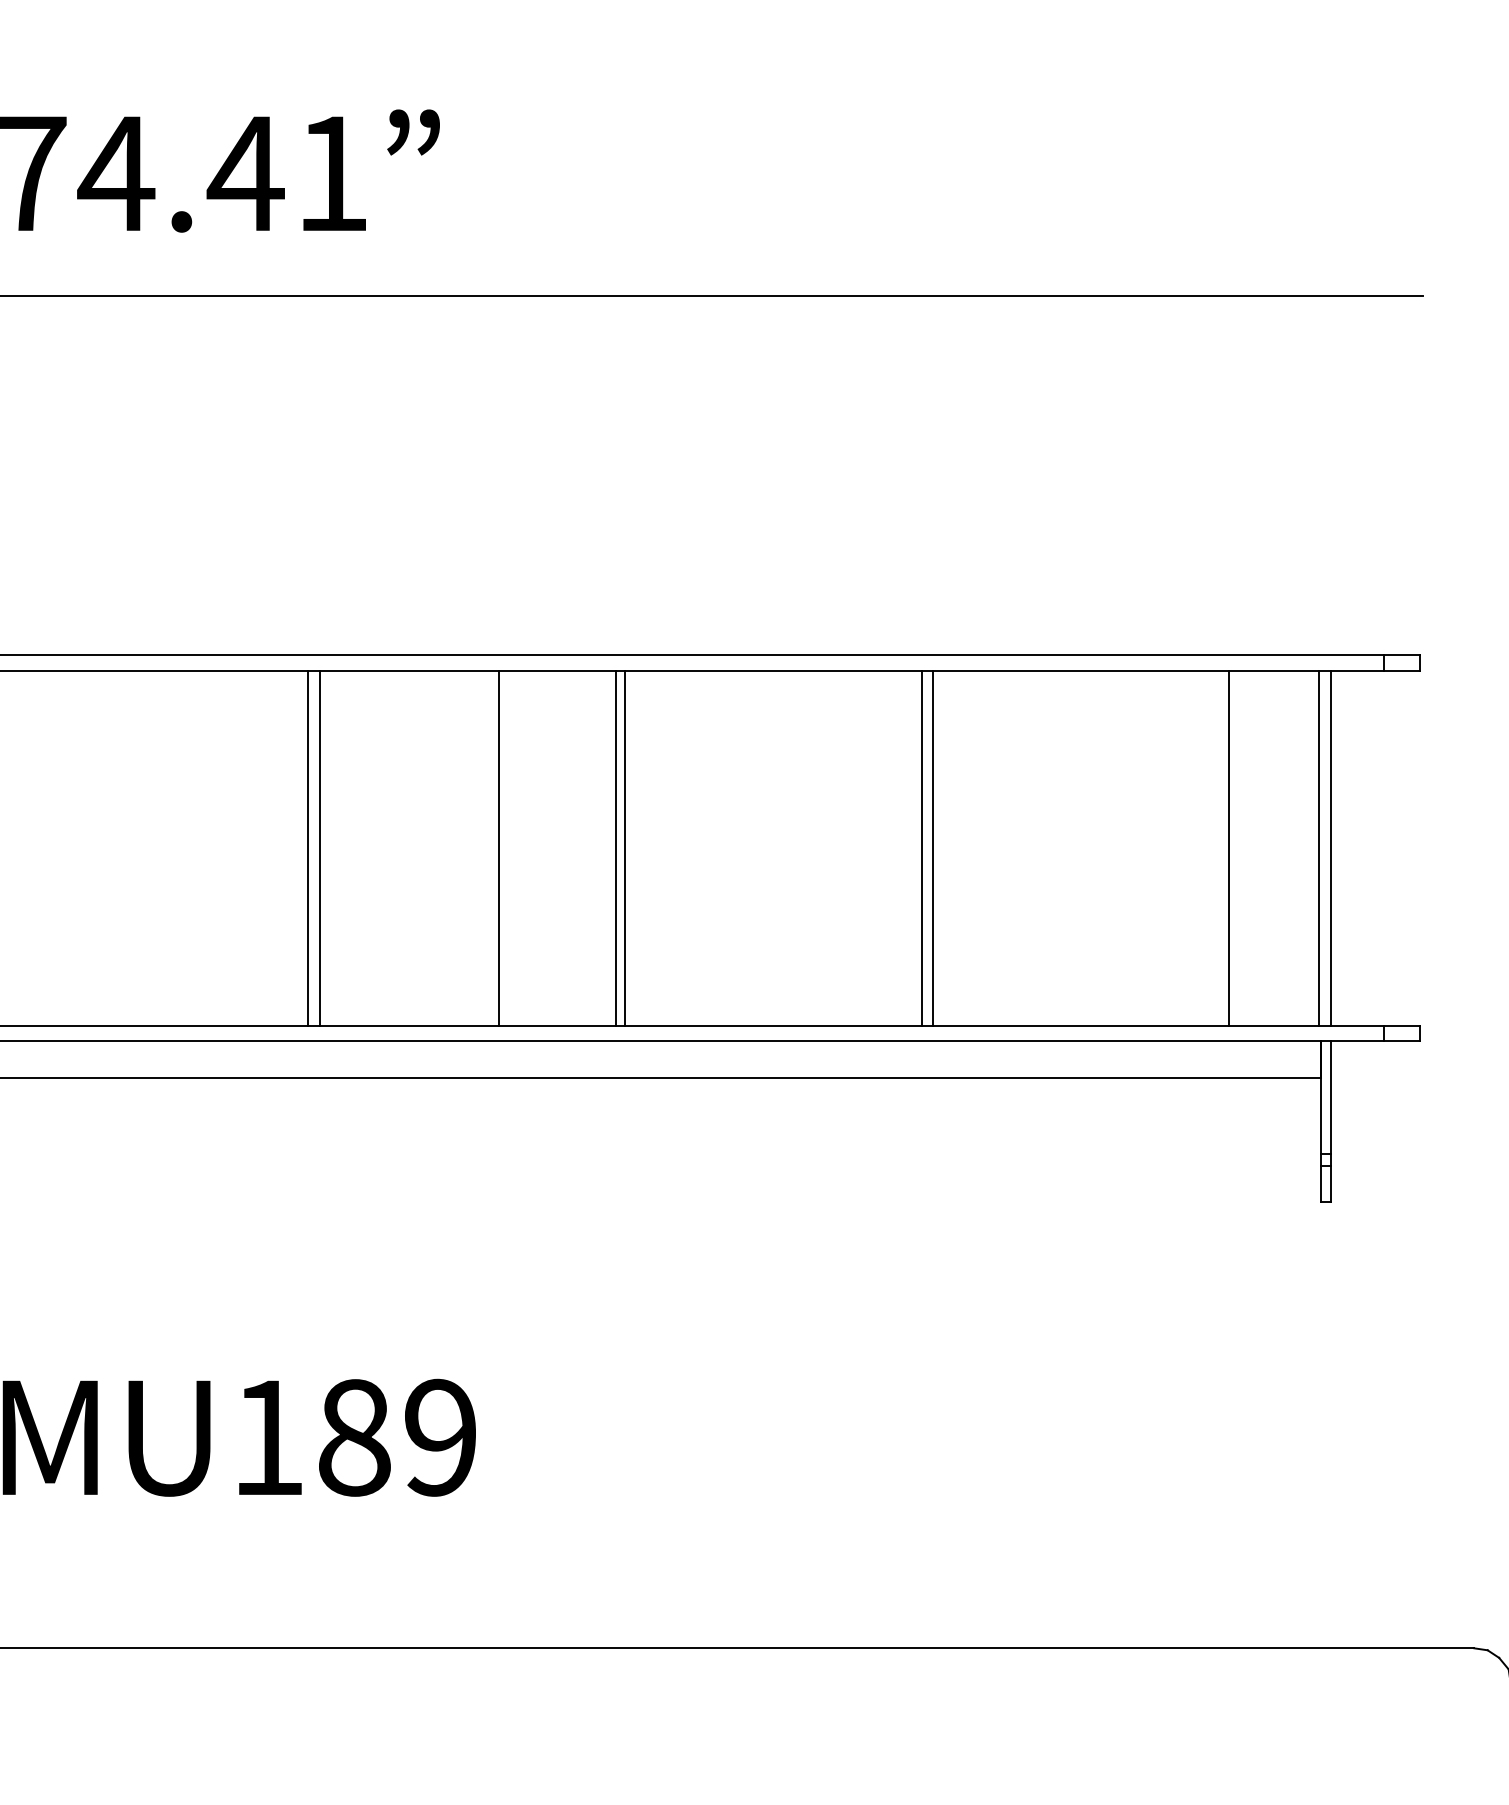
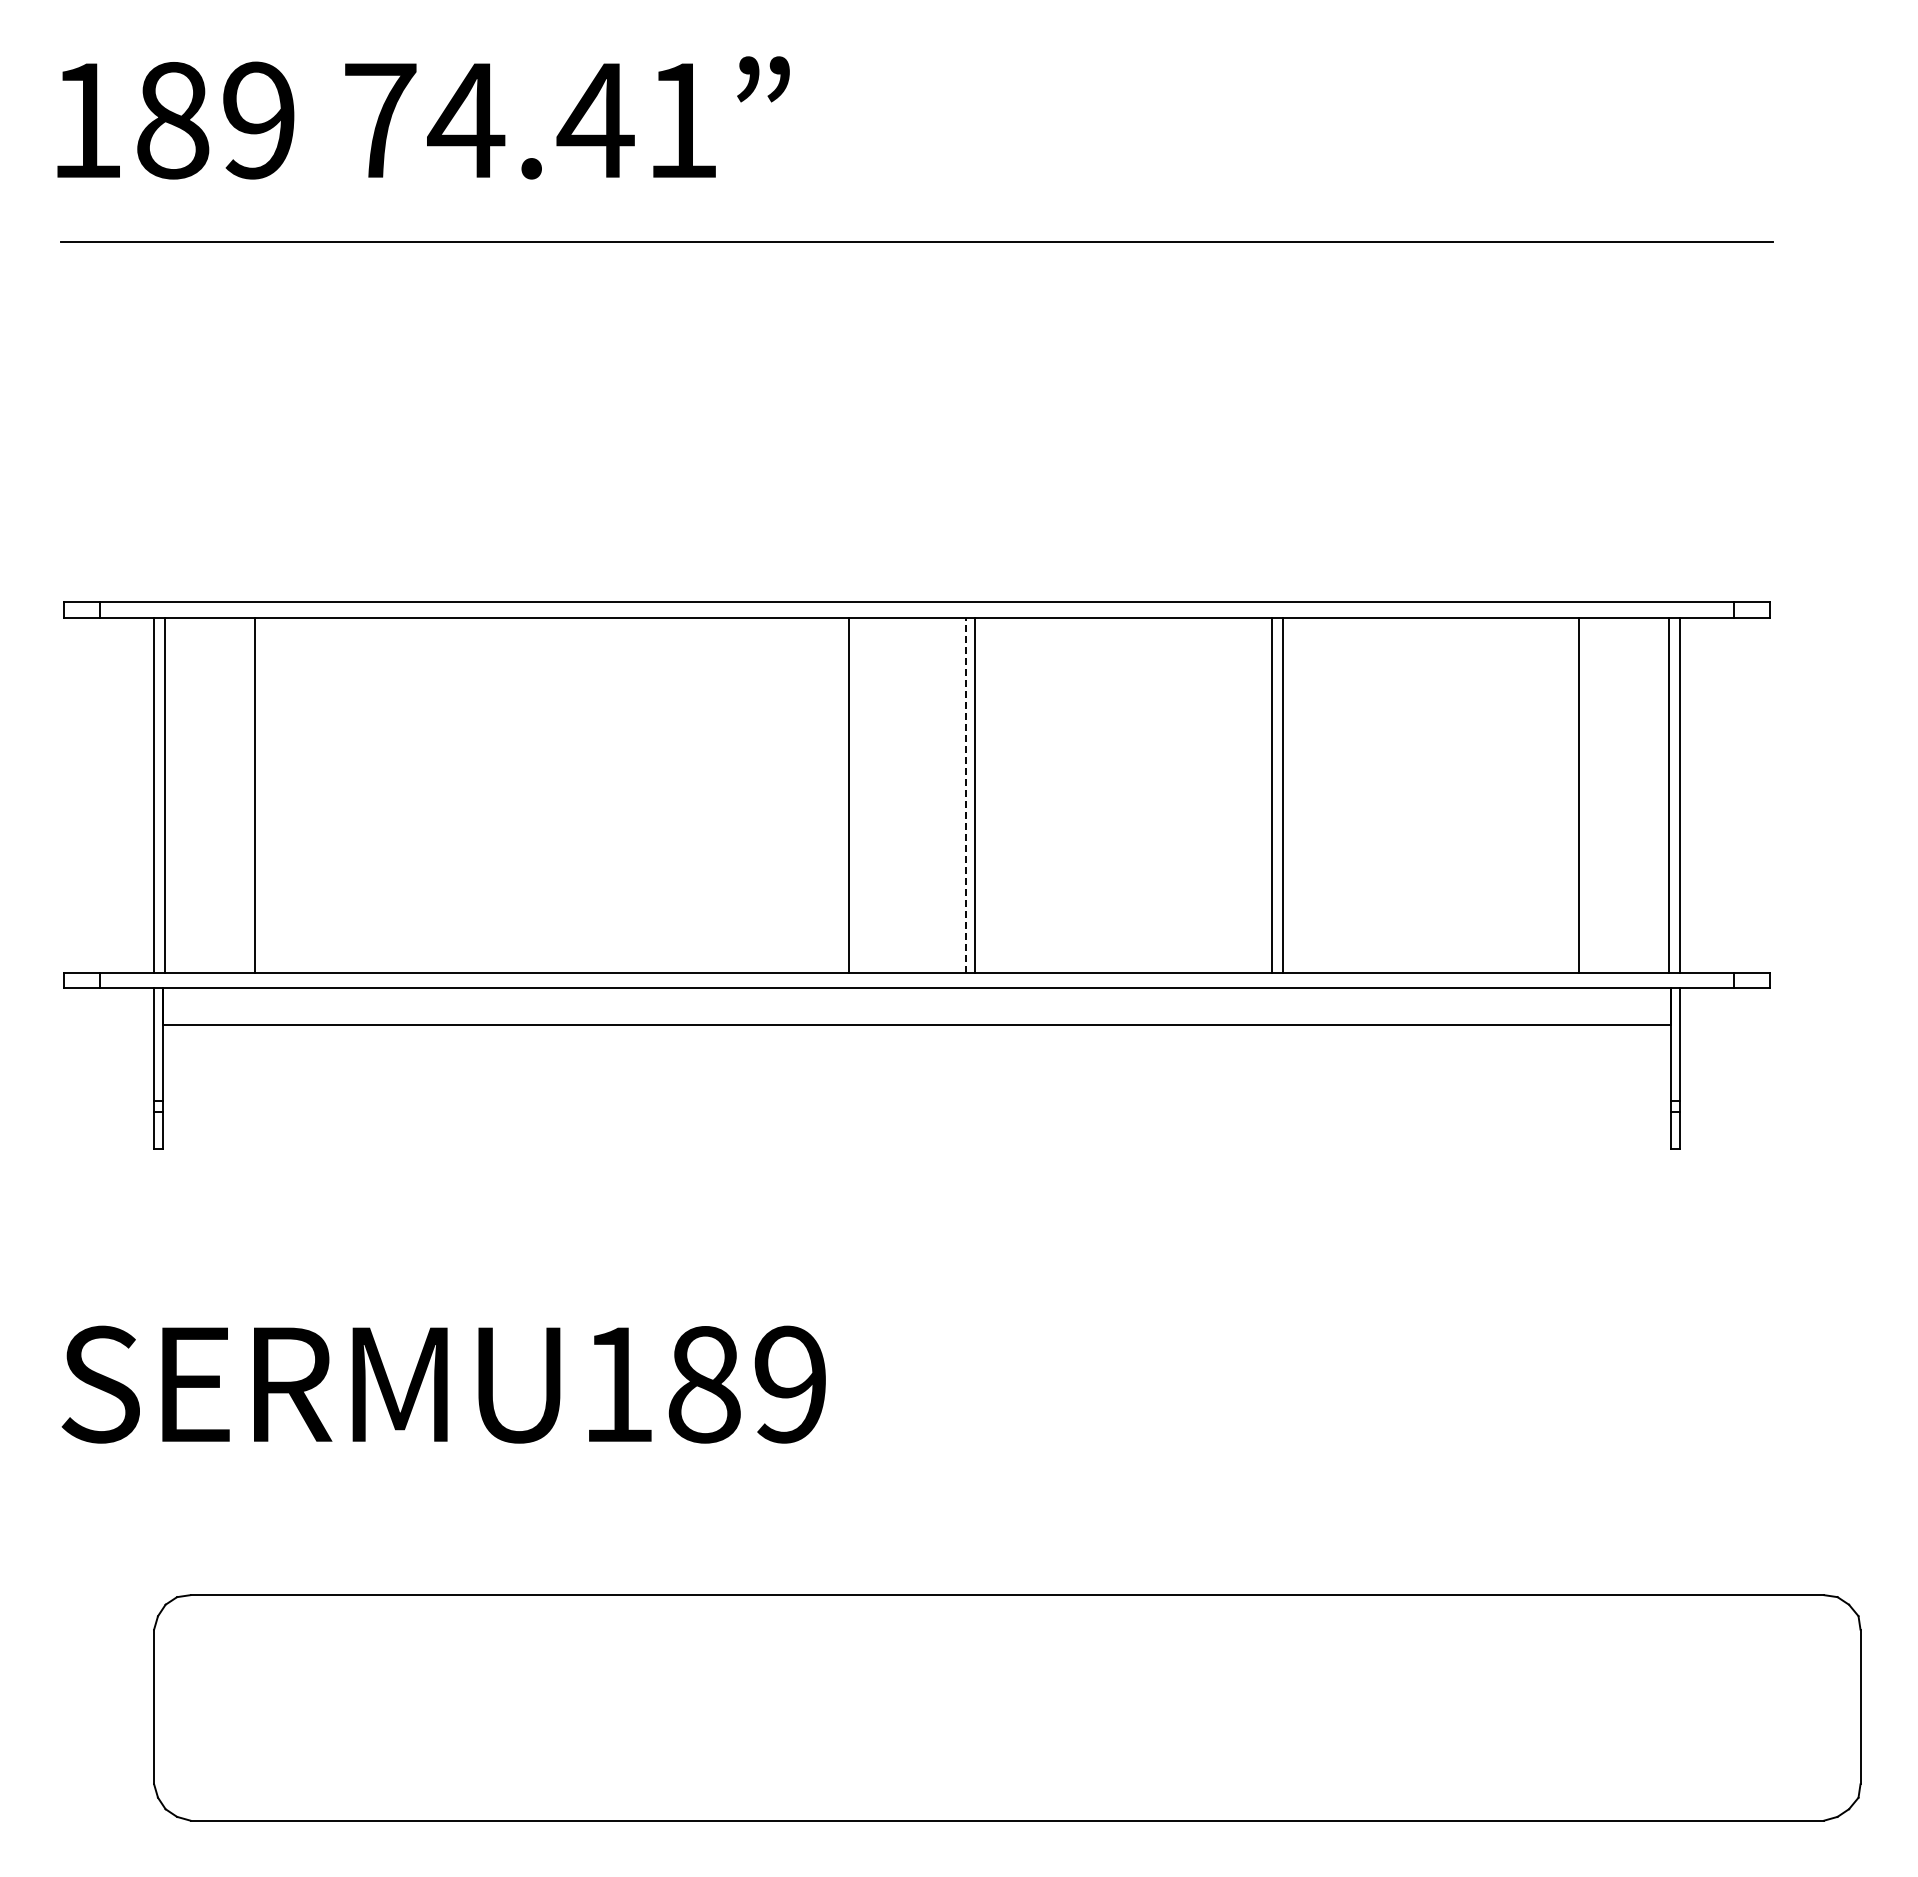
line: (308, 847) -> (658, 794), removed
line: (319, 847) -> (669, 794), removed
line: (615, 848) -> (965, 795), solid -> dashed

